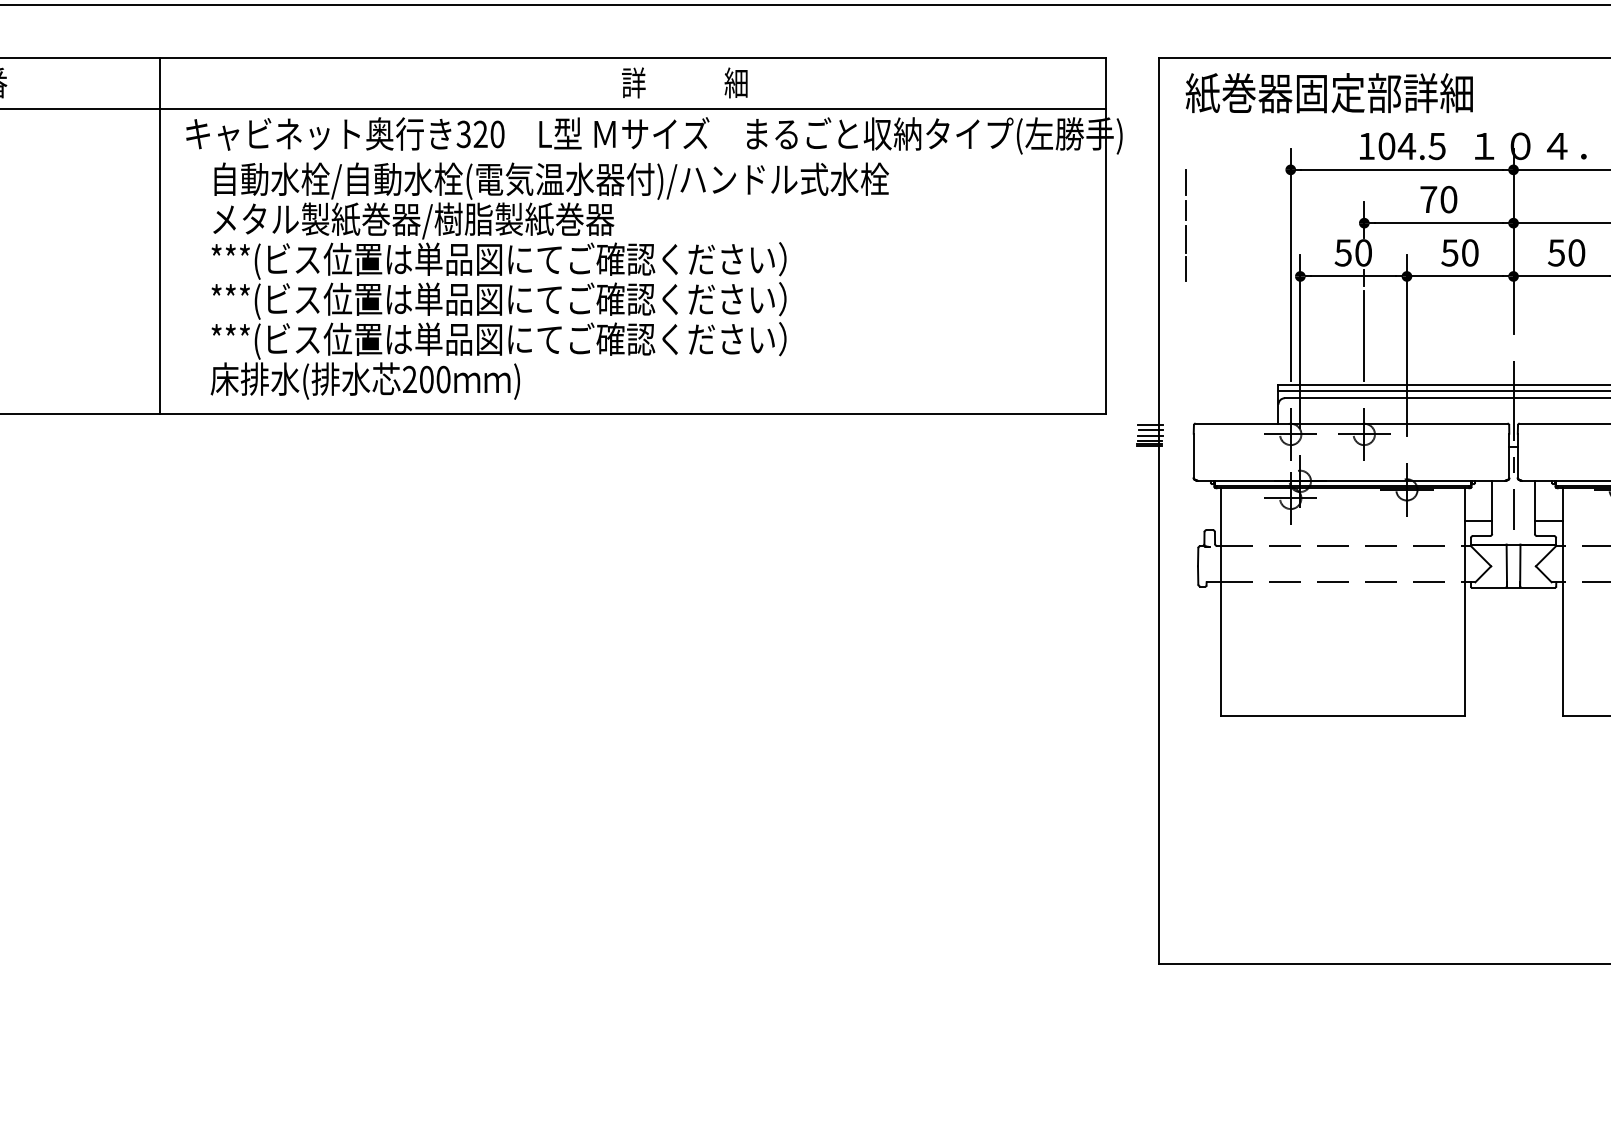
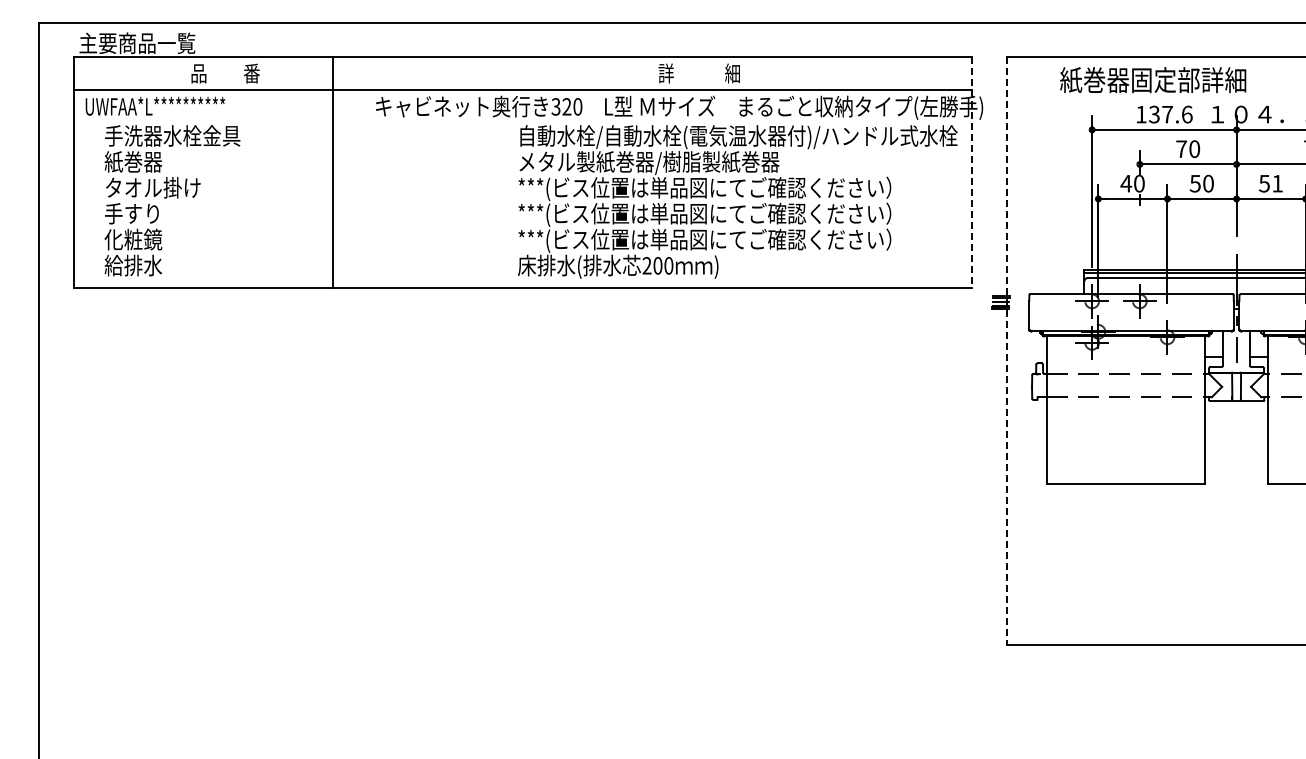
text: (1329, 93) -> (1153, 80), moved
text: (1411, 146) -> (1170, 114), 104.5 -> 137.6
line: (1184, 224) -> (1023, 165), removed
line: (159, 235) -> (332, 172), moved
line: (1106, 235) -> (972, 172), solid -> dashed
text: (1343, 252) -> (1126, 183), 50 -> 40
text: (1576, 252) -> (1277, 183), 50 -> 51
text: (549, 280) -> (737, 201), moved
line: (1363, 335) -> (1139, 237), removed
line: (1158, 511) -> (1006, 351), solid -> dashed

